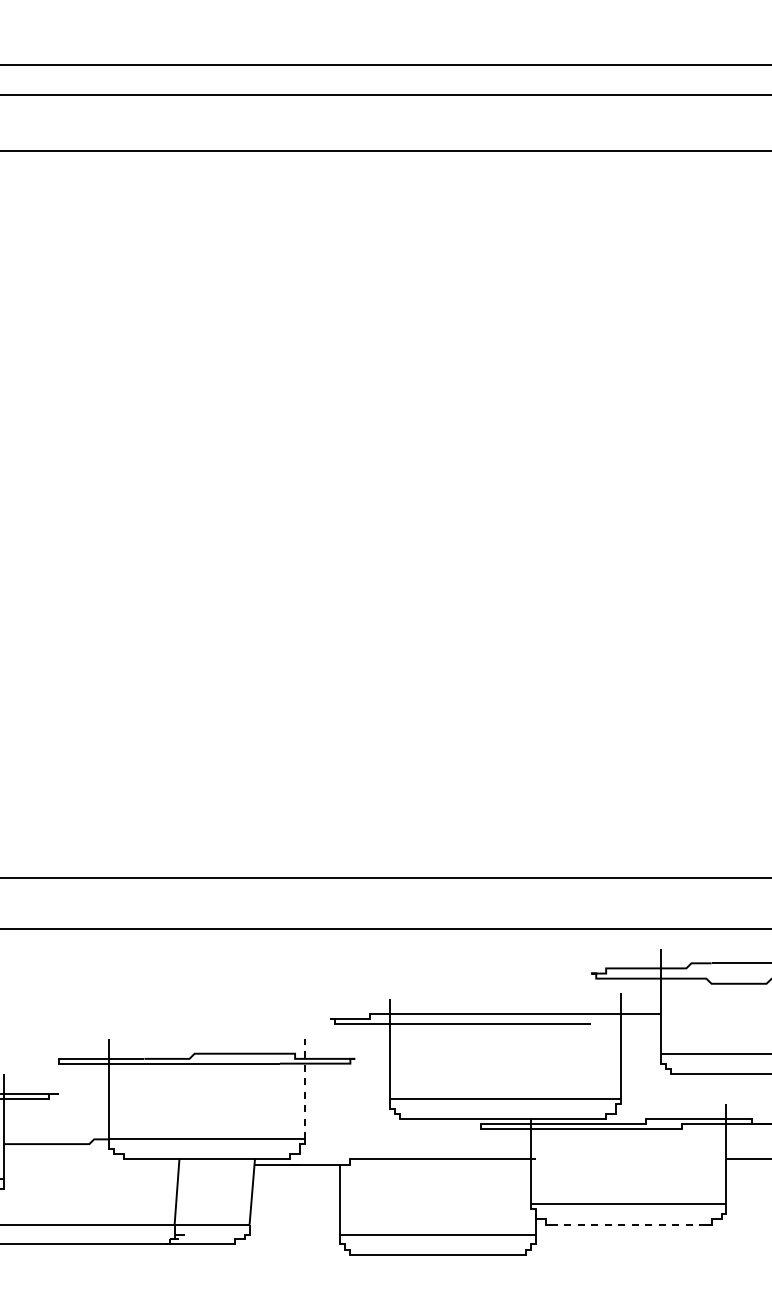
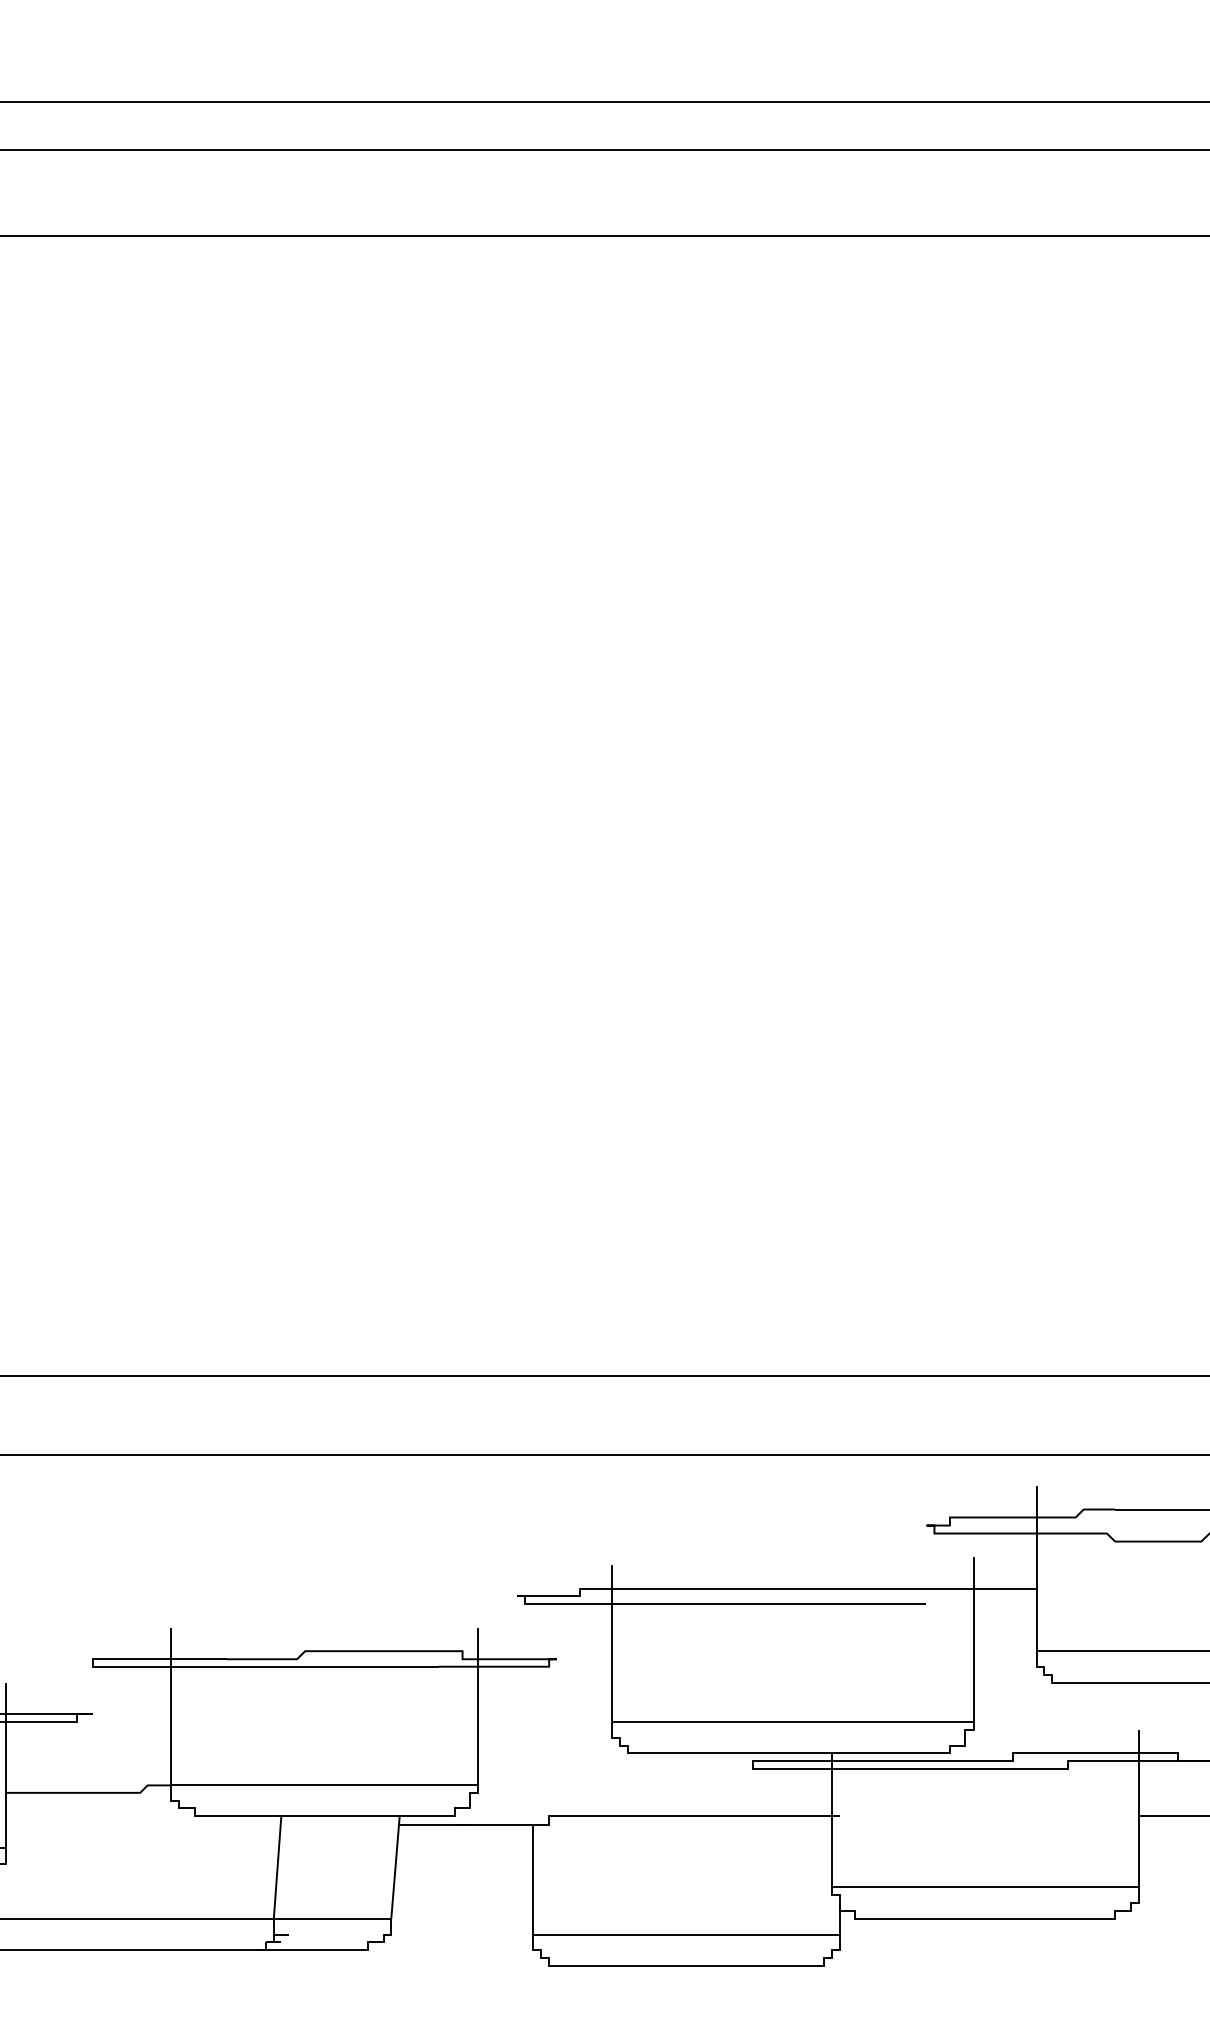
line: (304, 1088) -> (477, 1705), dashed -> solid
line: (628, 1224) -> (984, 1918), dashed -> solid

